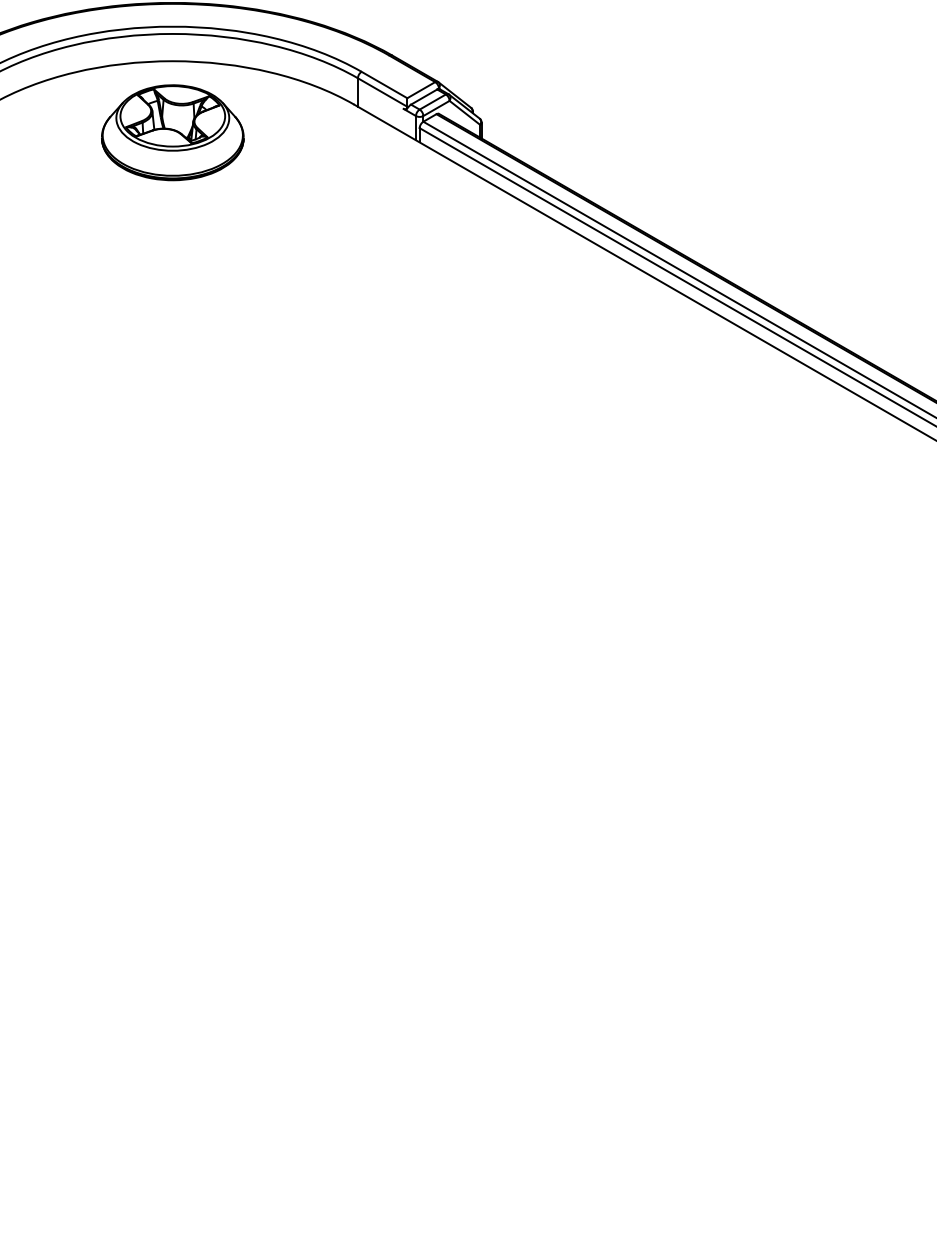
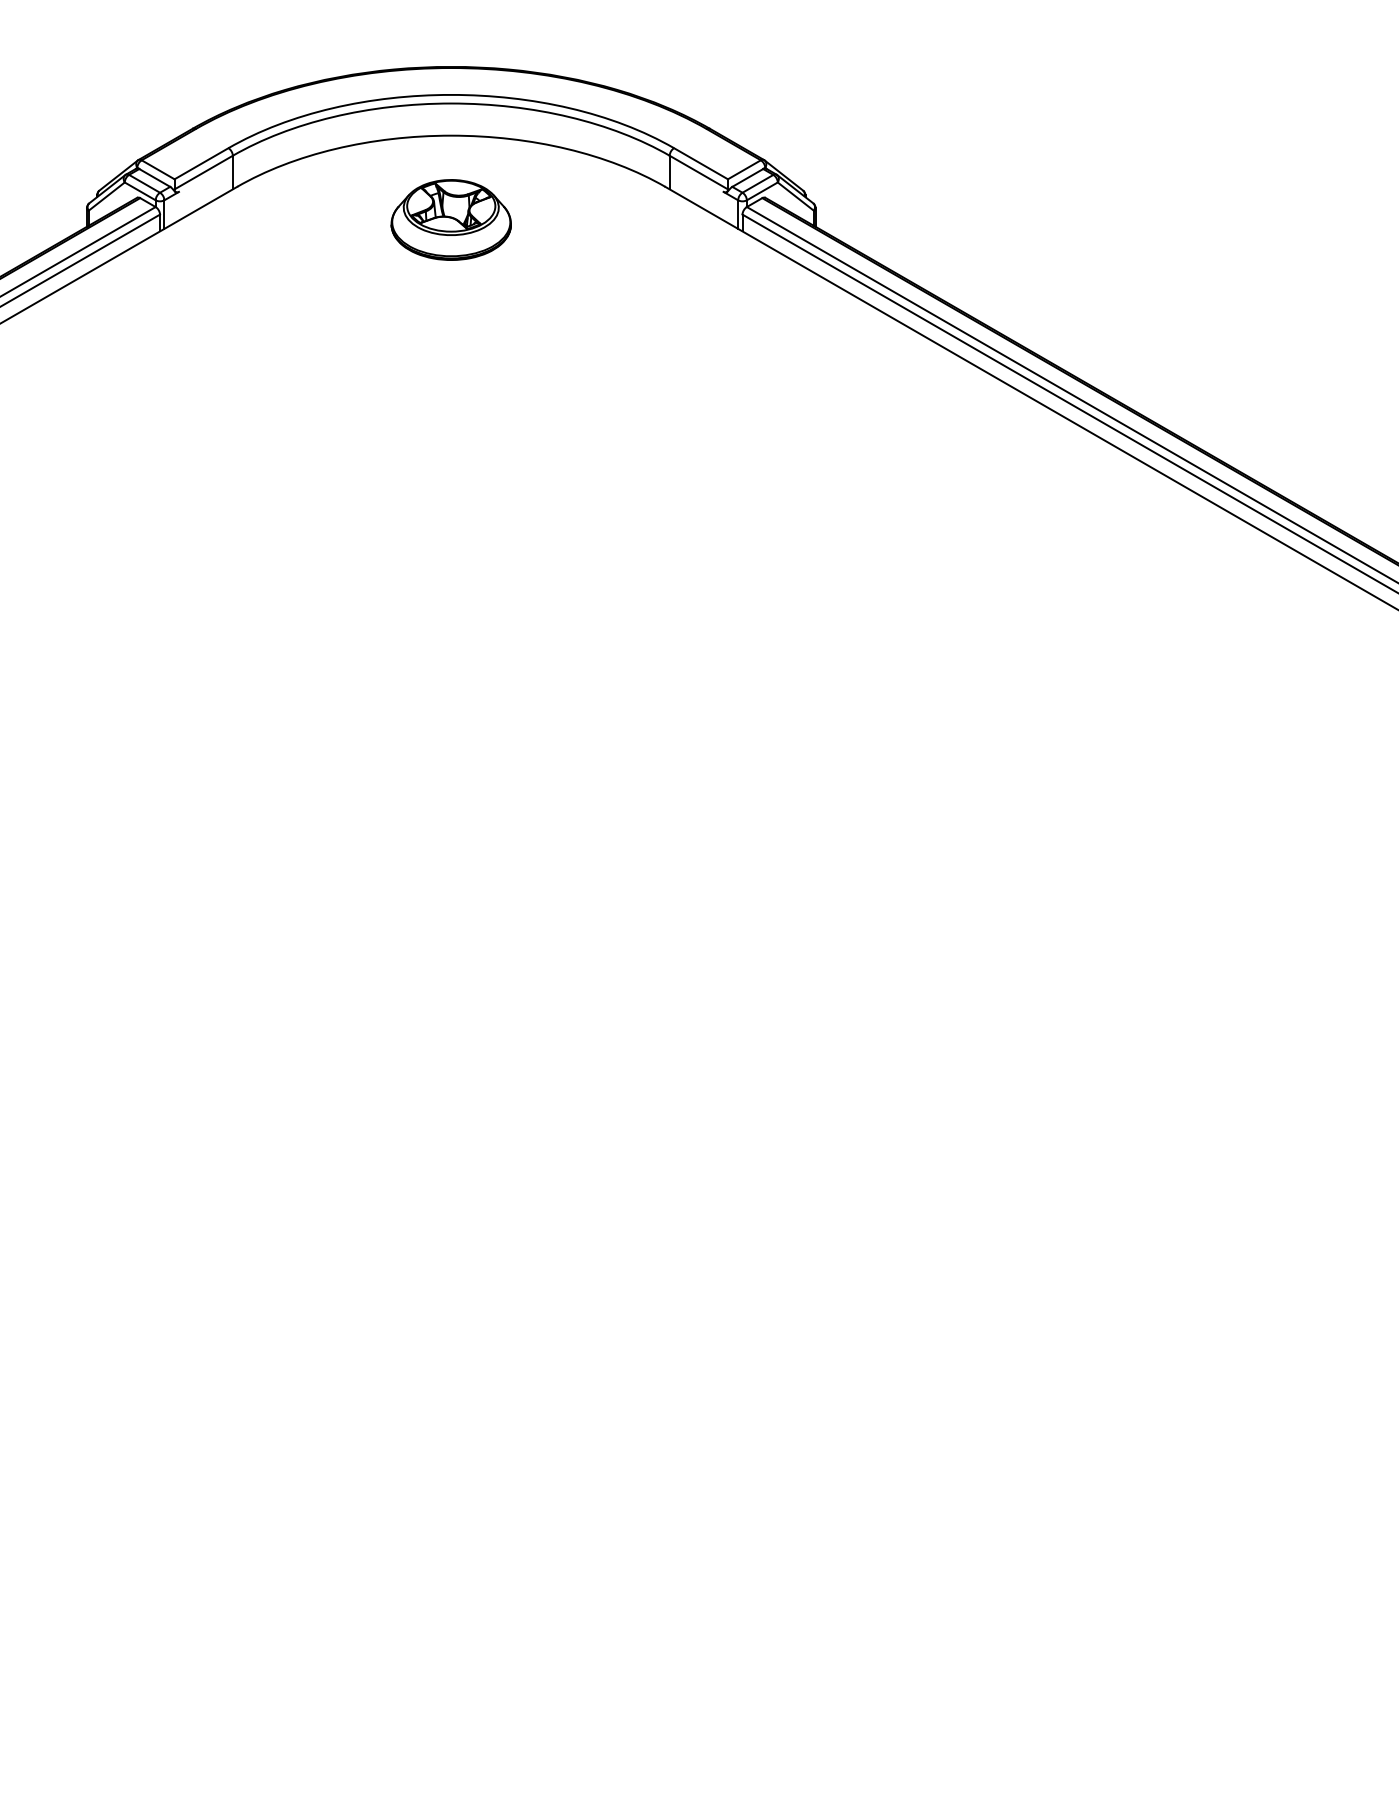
part: (172, 132) -> (450, 219), size x0.71

